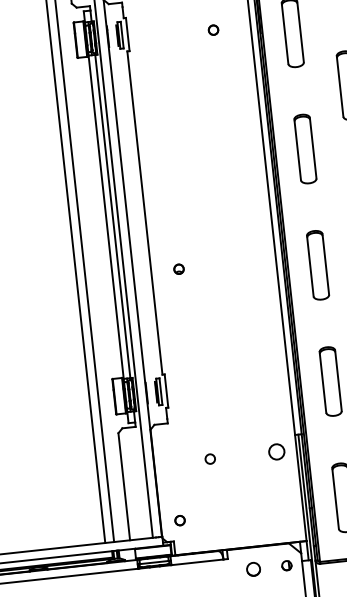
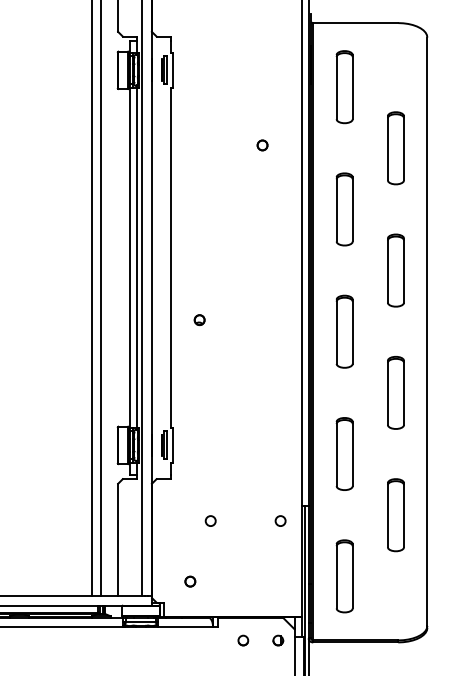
circle: (213, 30) -> (262, 145), moved
circle: (276, 451) -> (280, 520), size x0.62
circle: (180, 520) -> (190, 581), moved
part: (253, 569) -> (243, 640), size x0.71

